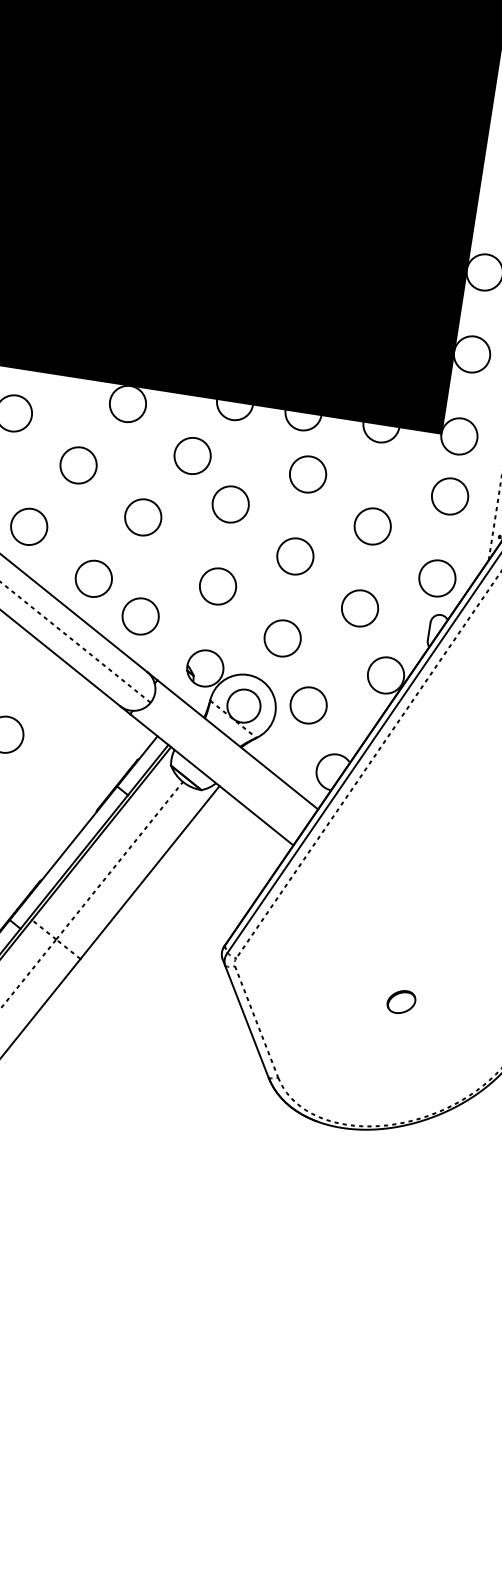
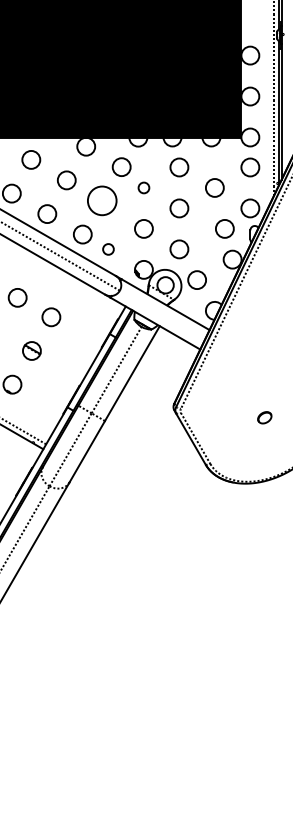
circle: (229, 503) -> (143, 187), size x0.6
circle: (143, 516) -> (102, 200), size x1.6
circle: (359, 607) -> (224, 228), moved
circle: (140, 616) -> (108, 249), size x0.6

